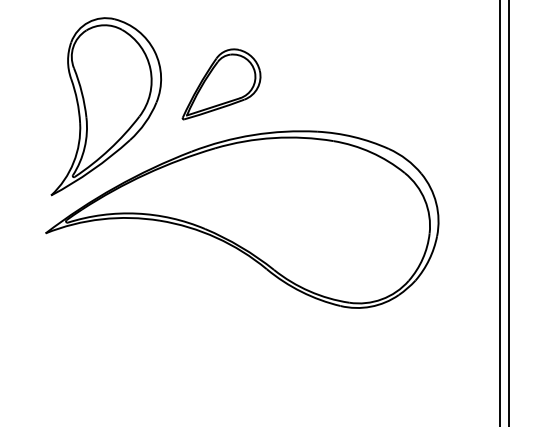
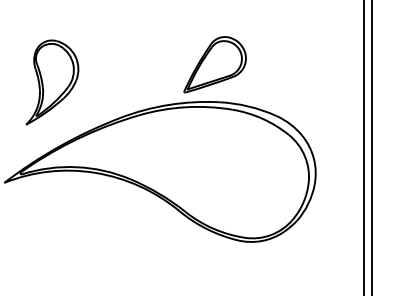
part: (221, 84) -> (215, 64), moved
part: (105, 106) -> (51, 82), size x0.6

